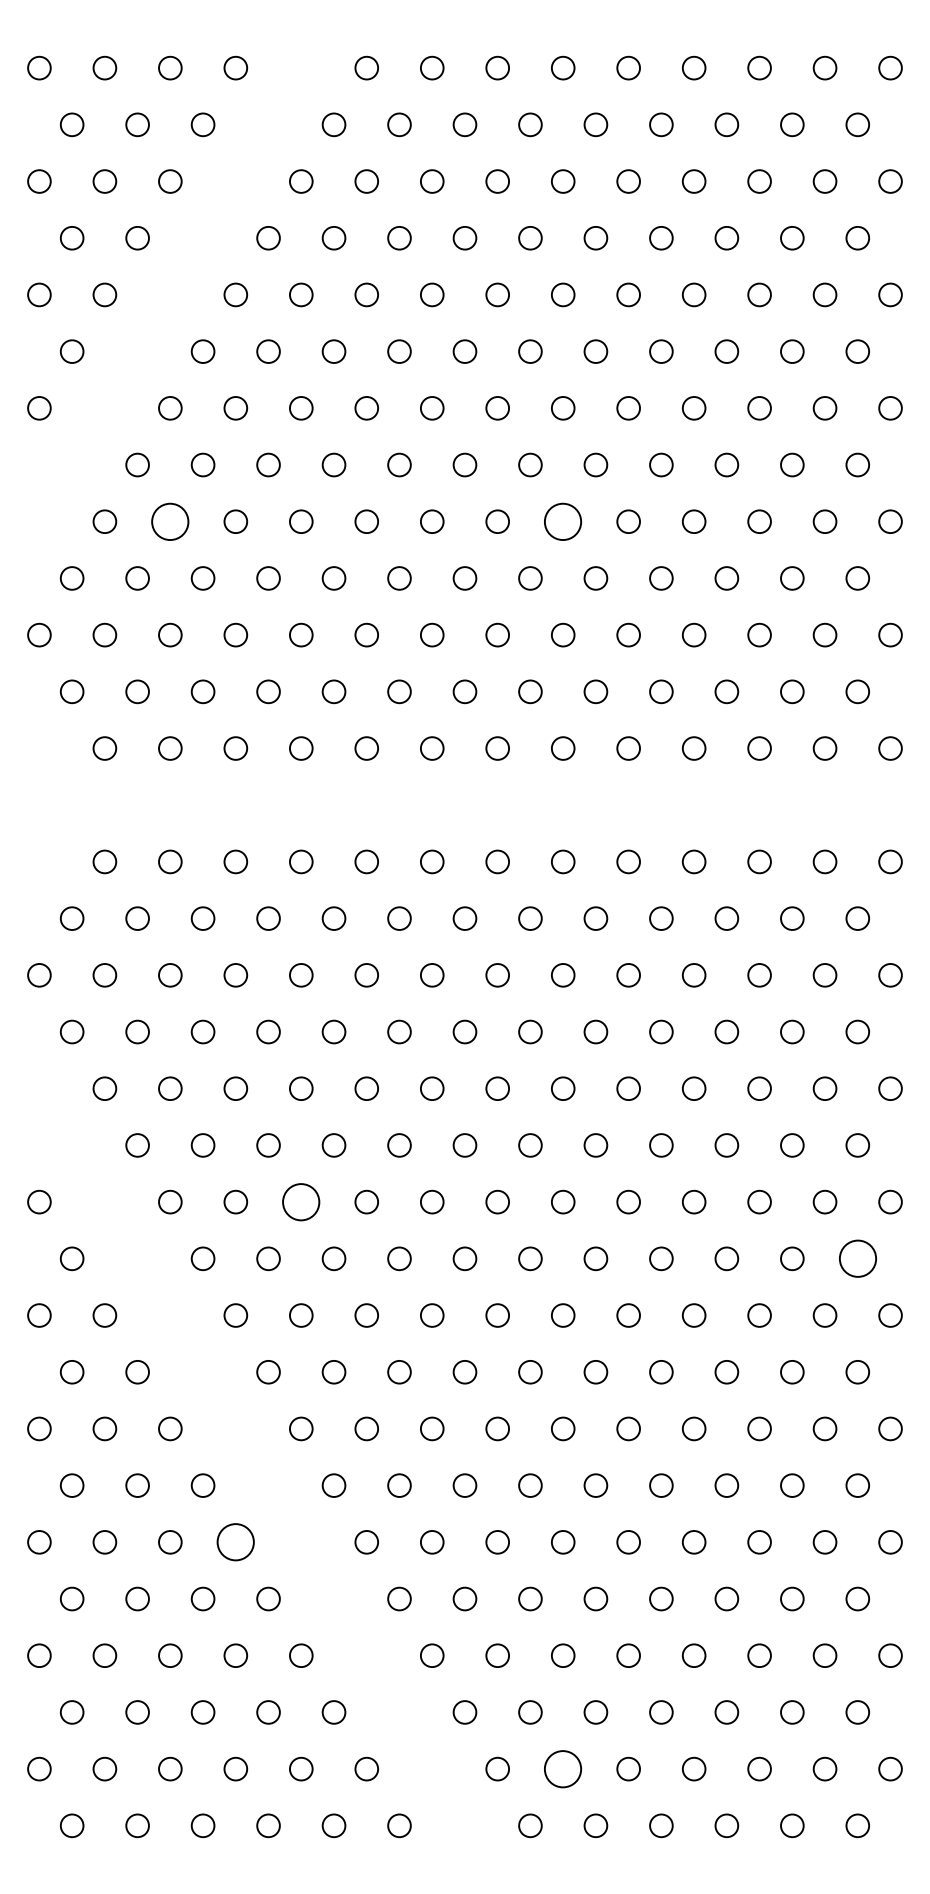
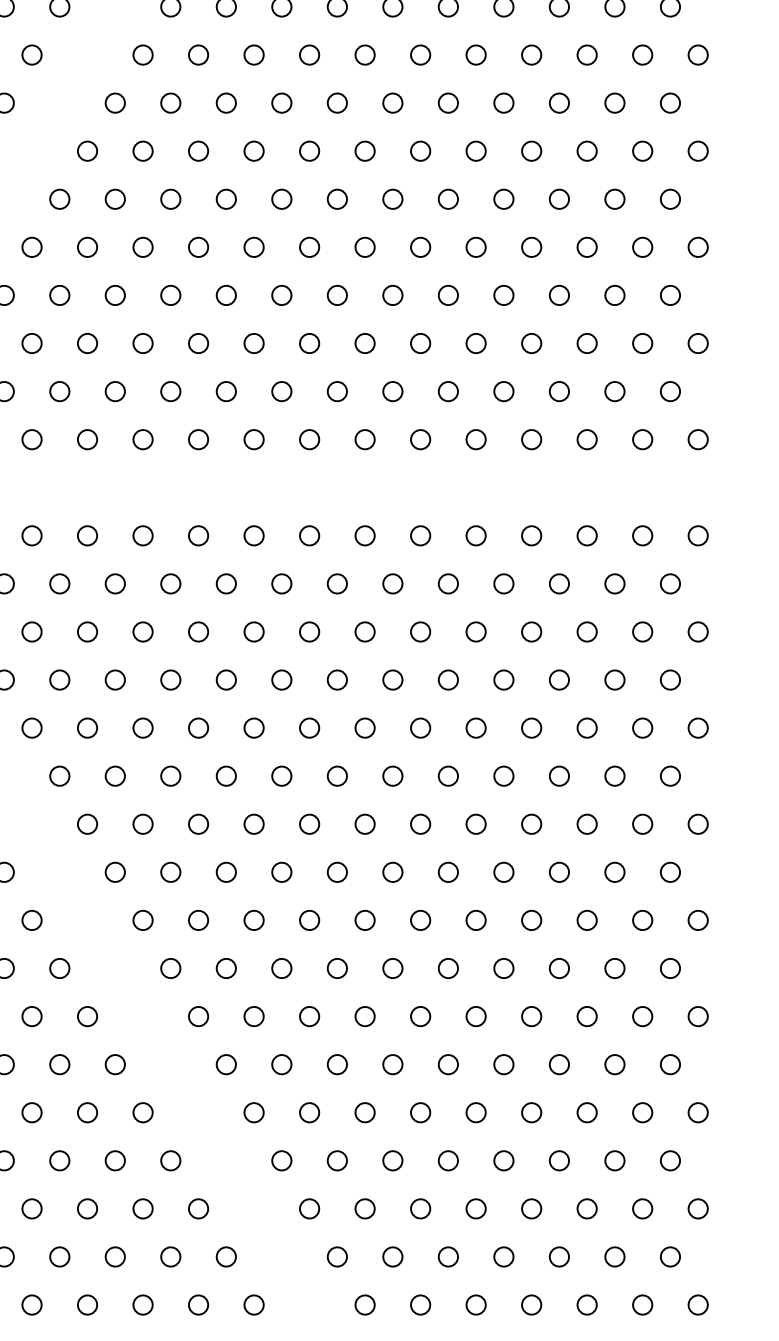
circle: (170, 521) -> (87, 247), size x0.62
circle: (563, 521) -> (420, 247), size x0.62
circle: (301, 1201) -> (198, 823), size x0.62
circle: (857, 1258) -> (670, 872), size x0.62
circle: (235, 1542) -> (142, 1112), size x0.62
circle: (563, 1768) -> (420, 1304), size x0.62

